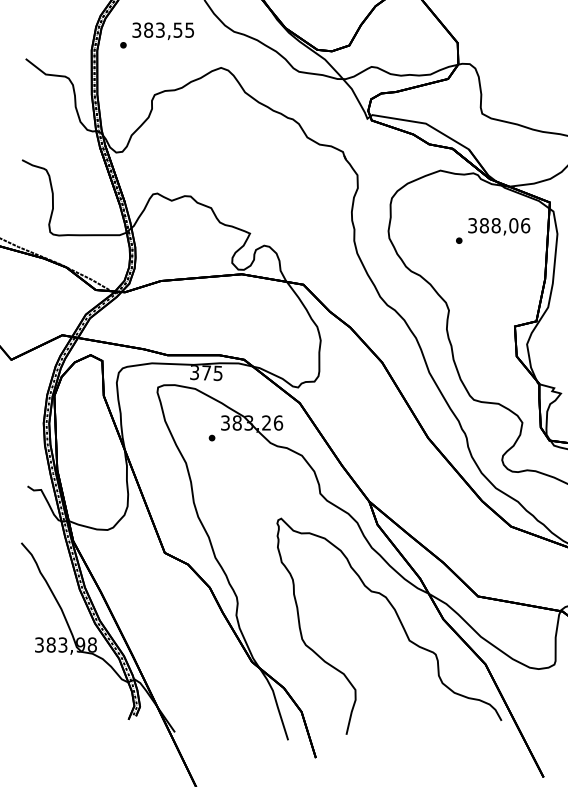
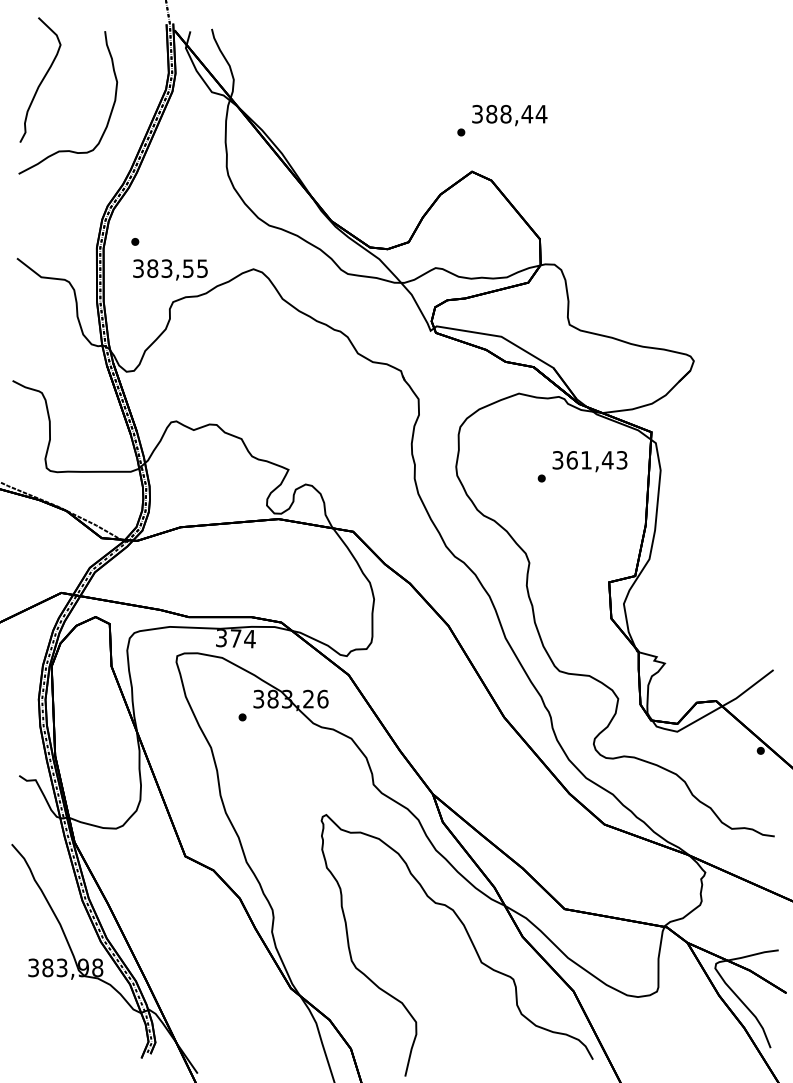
text: (163, 30) -> (170, 269), moved
text: (504, 225) -> (596, 460), 388,06 -> 361,43
text: (217, 372) -> (249, 638), 375 -> 374

